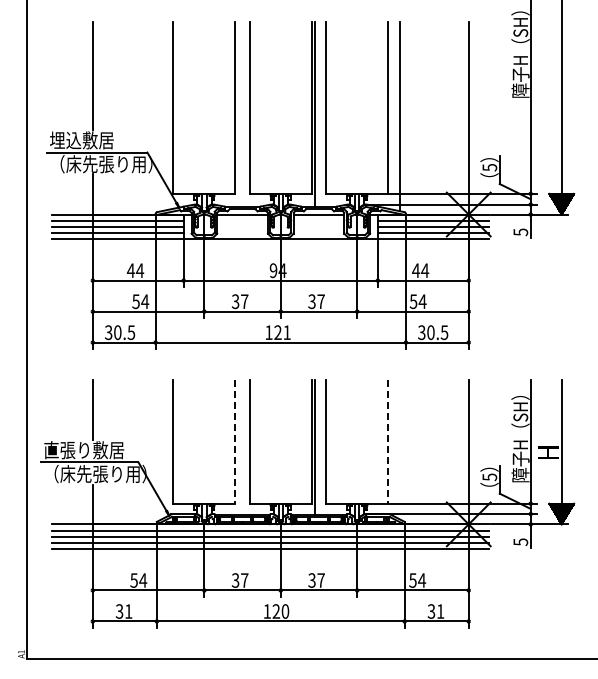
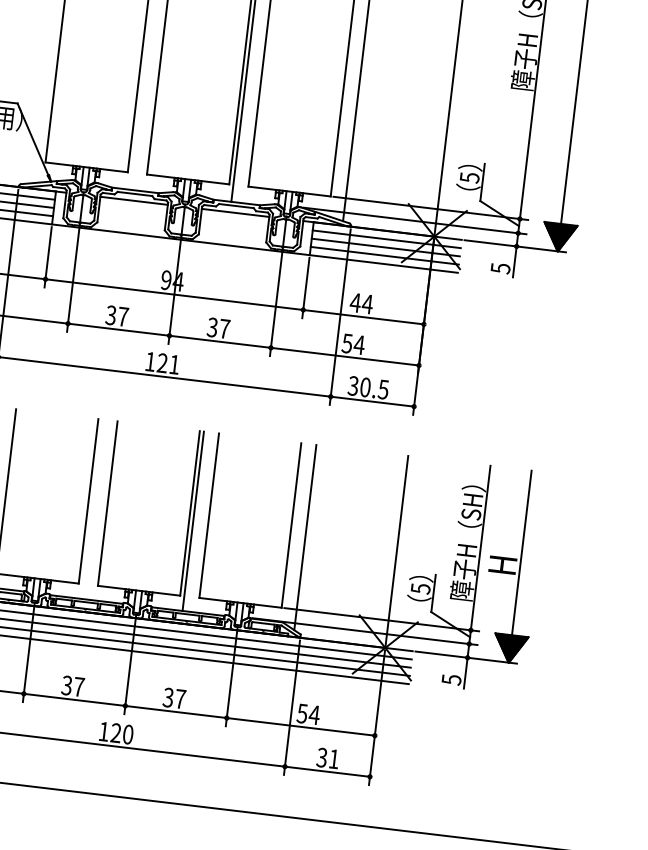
line: (235, 441) -> (88, 501), dashed -> solid
line: (388, 441) -> (291, 525), dashed -> solid
line: (399, 449) -> (305, 537), added

